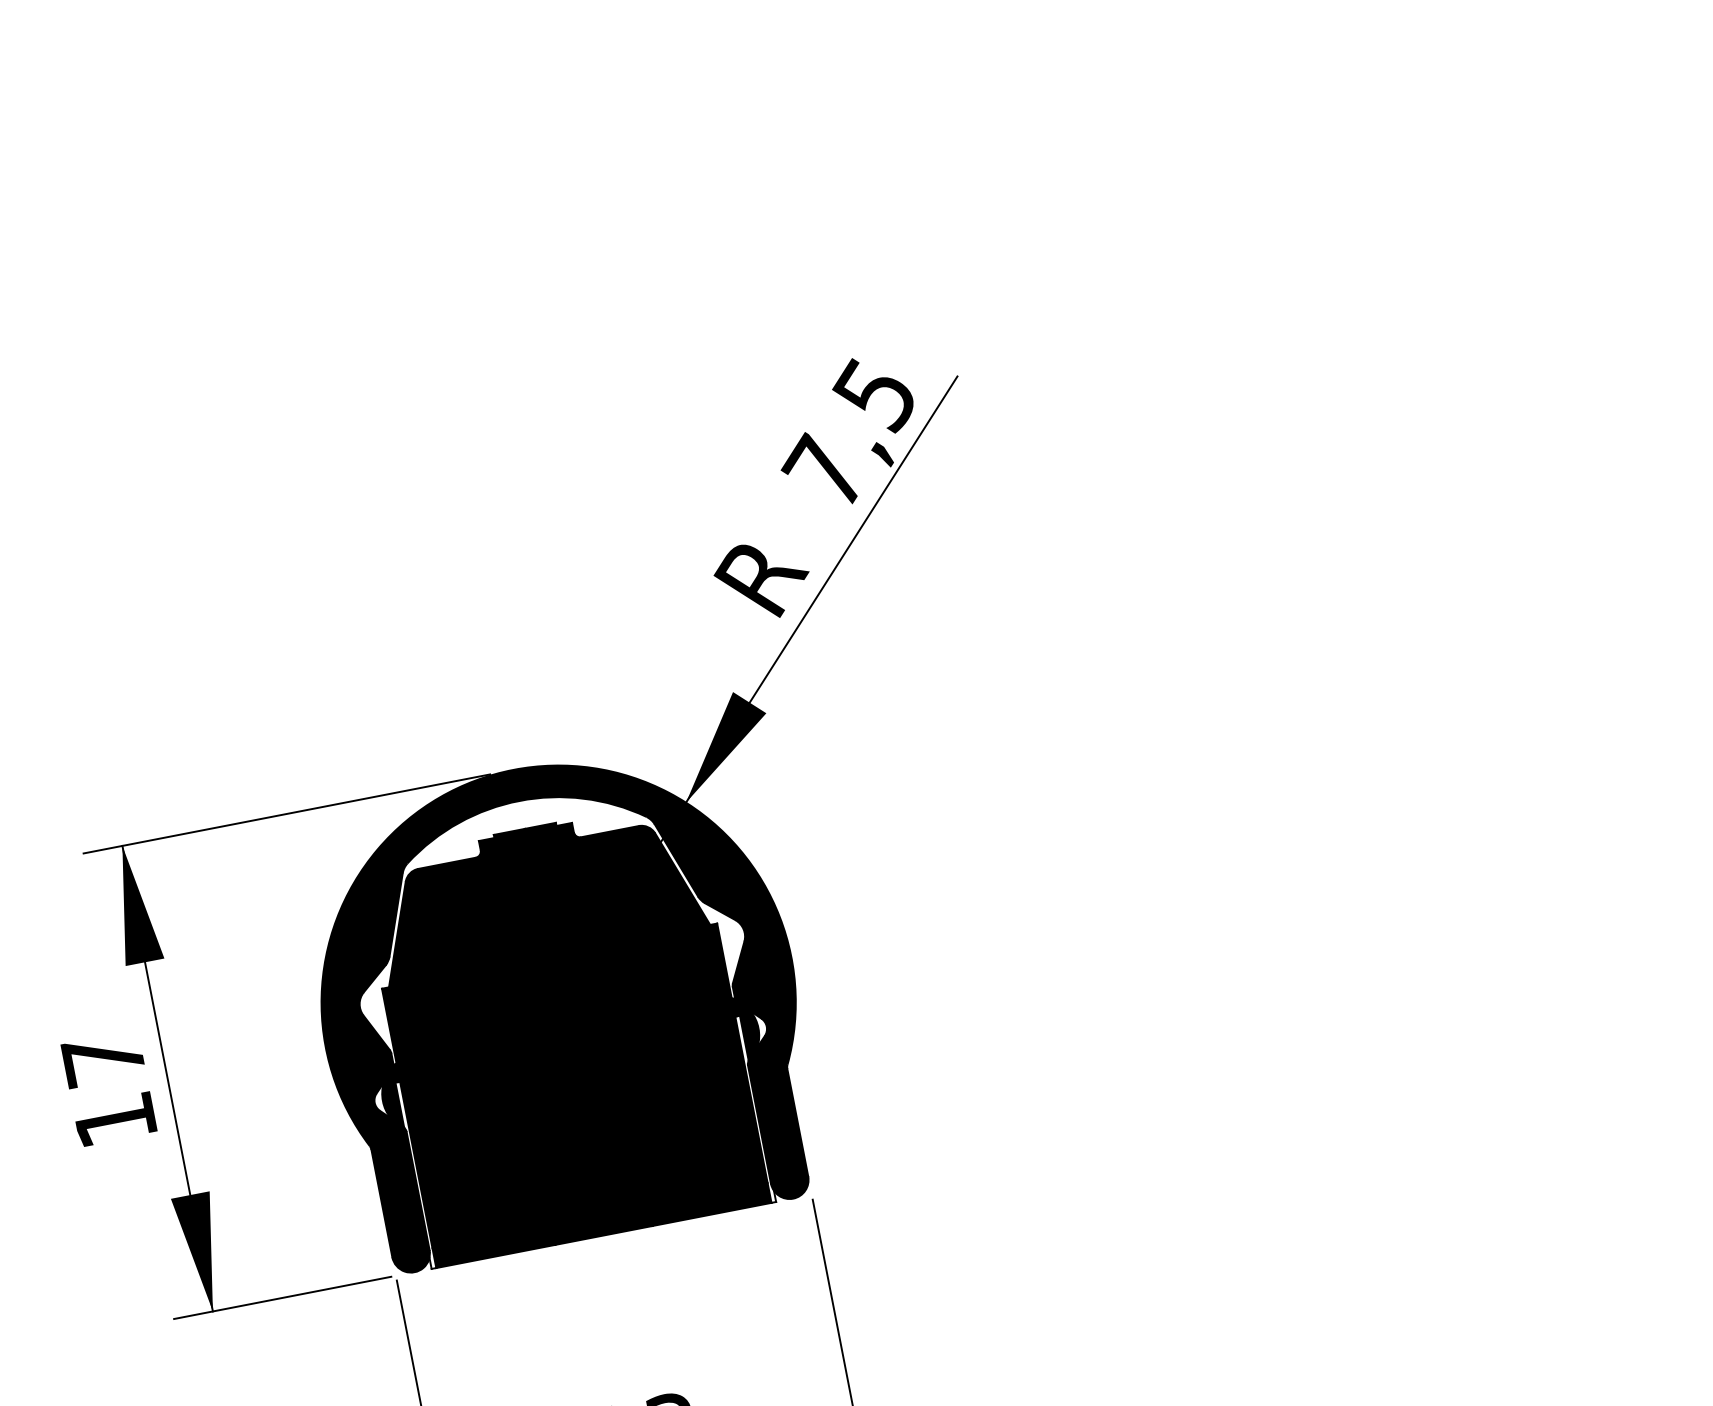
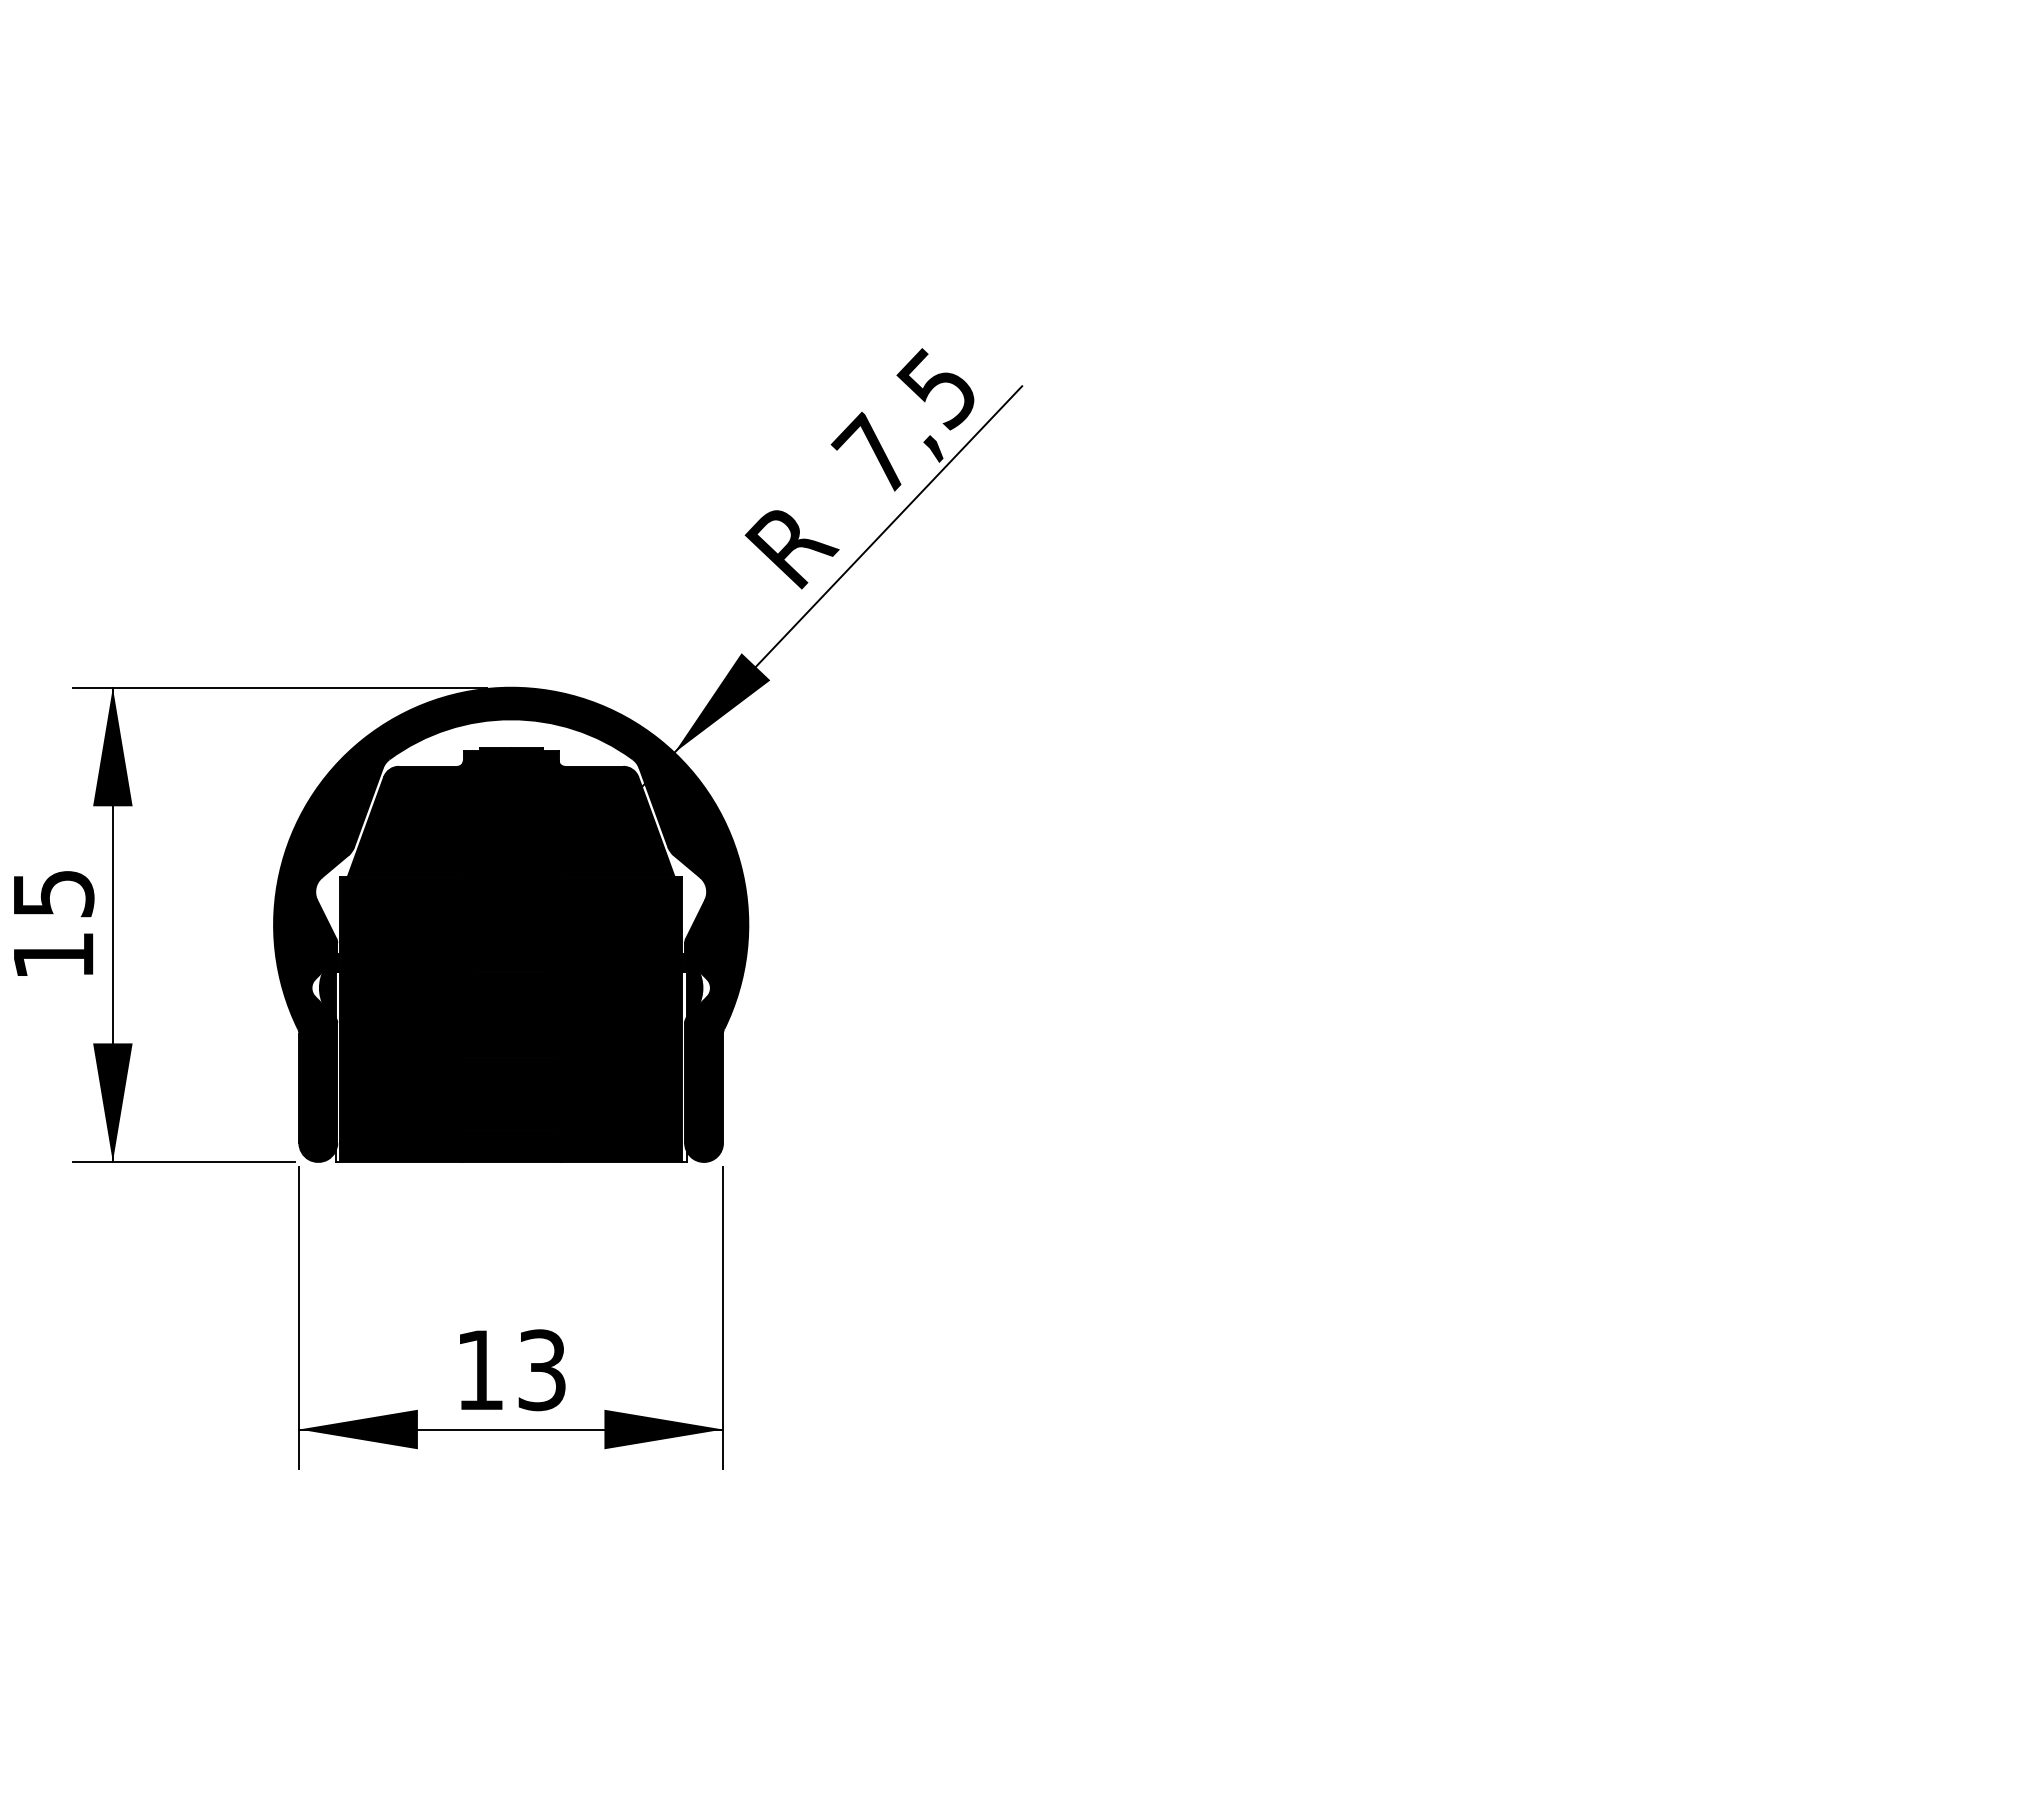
text: (104, 1060) -> (54, 894), 17 -> 15

